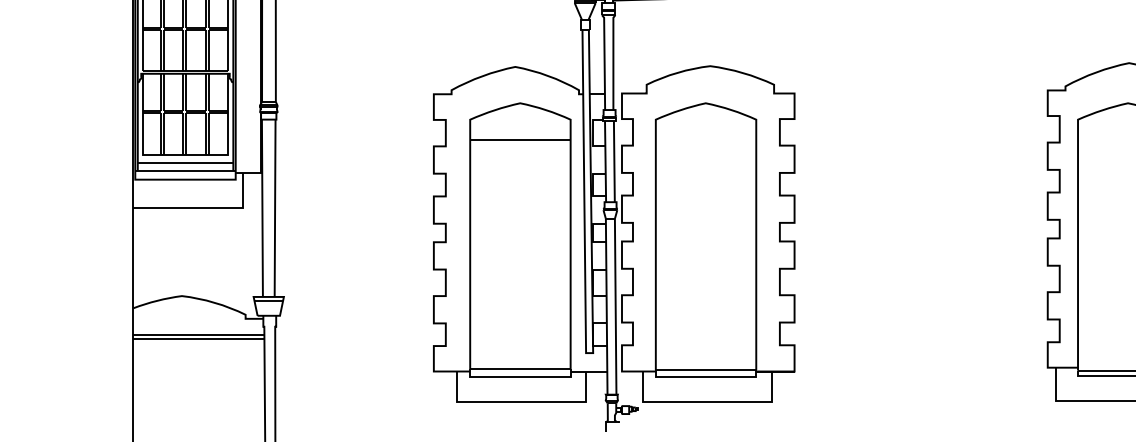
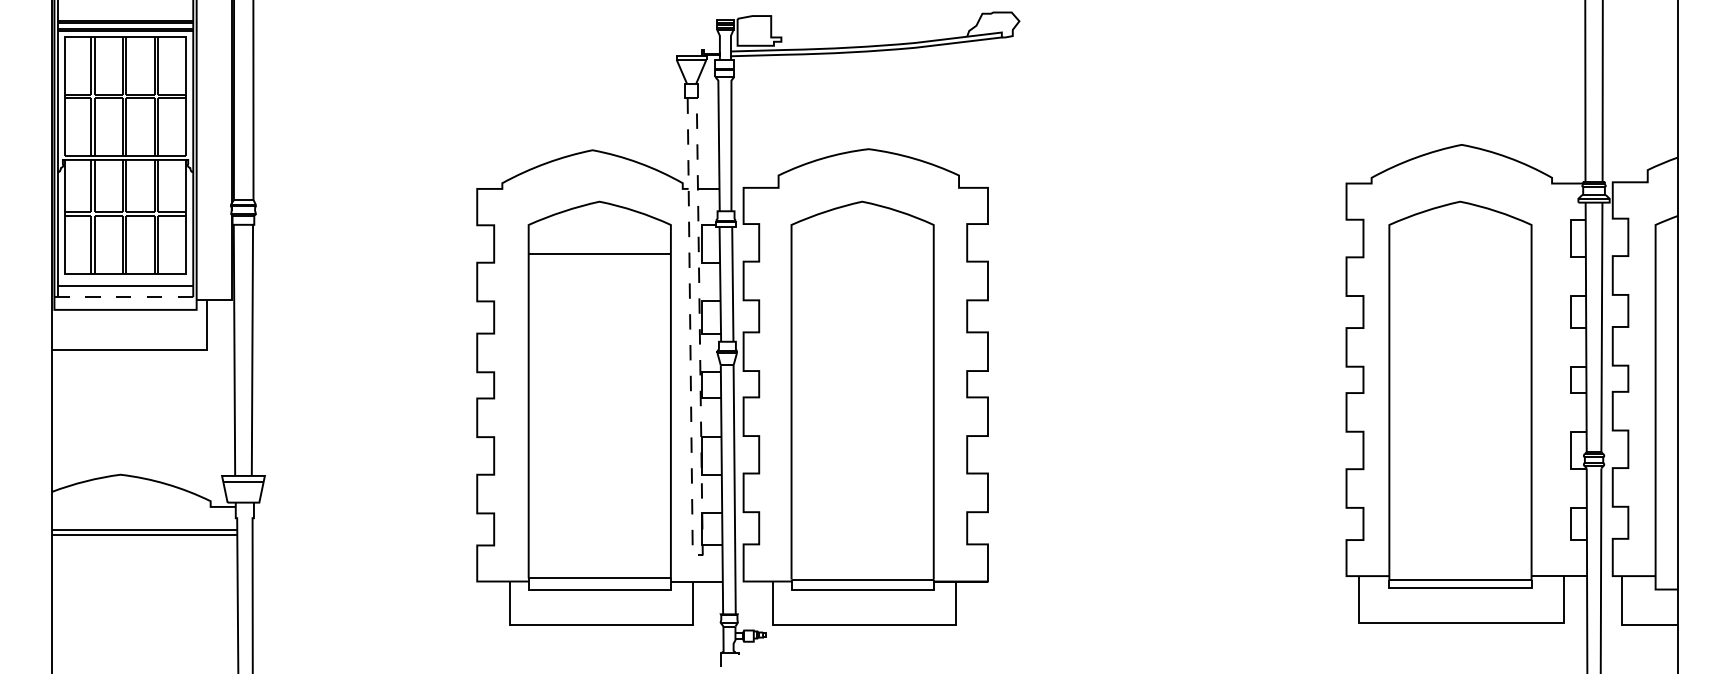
line: (186, 170) -> (126, 297), solid -> dashed
line: (590, 353) -> (698, 555), solid -> dashed

